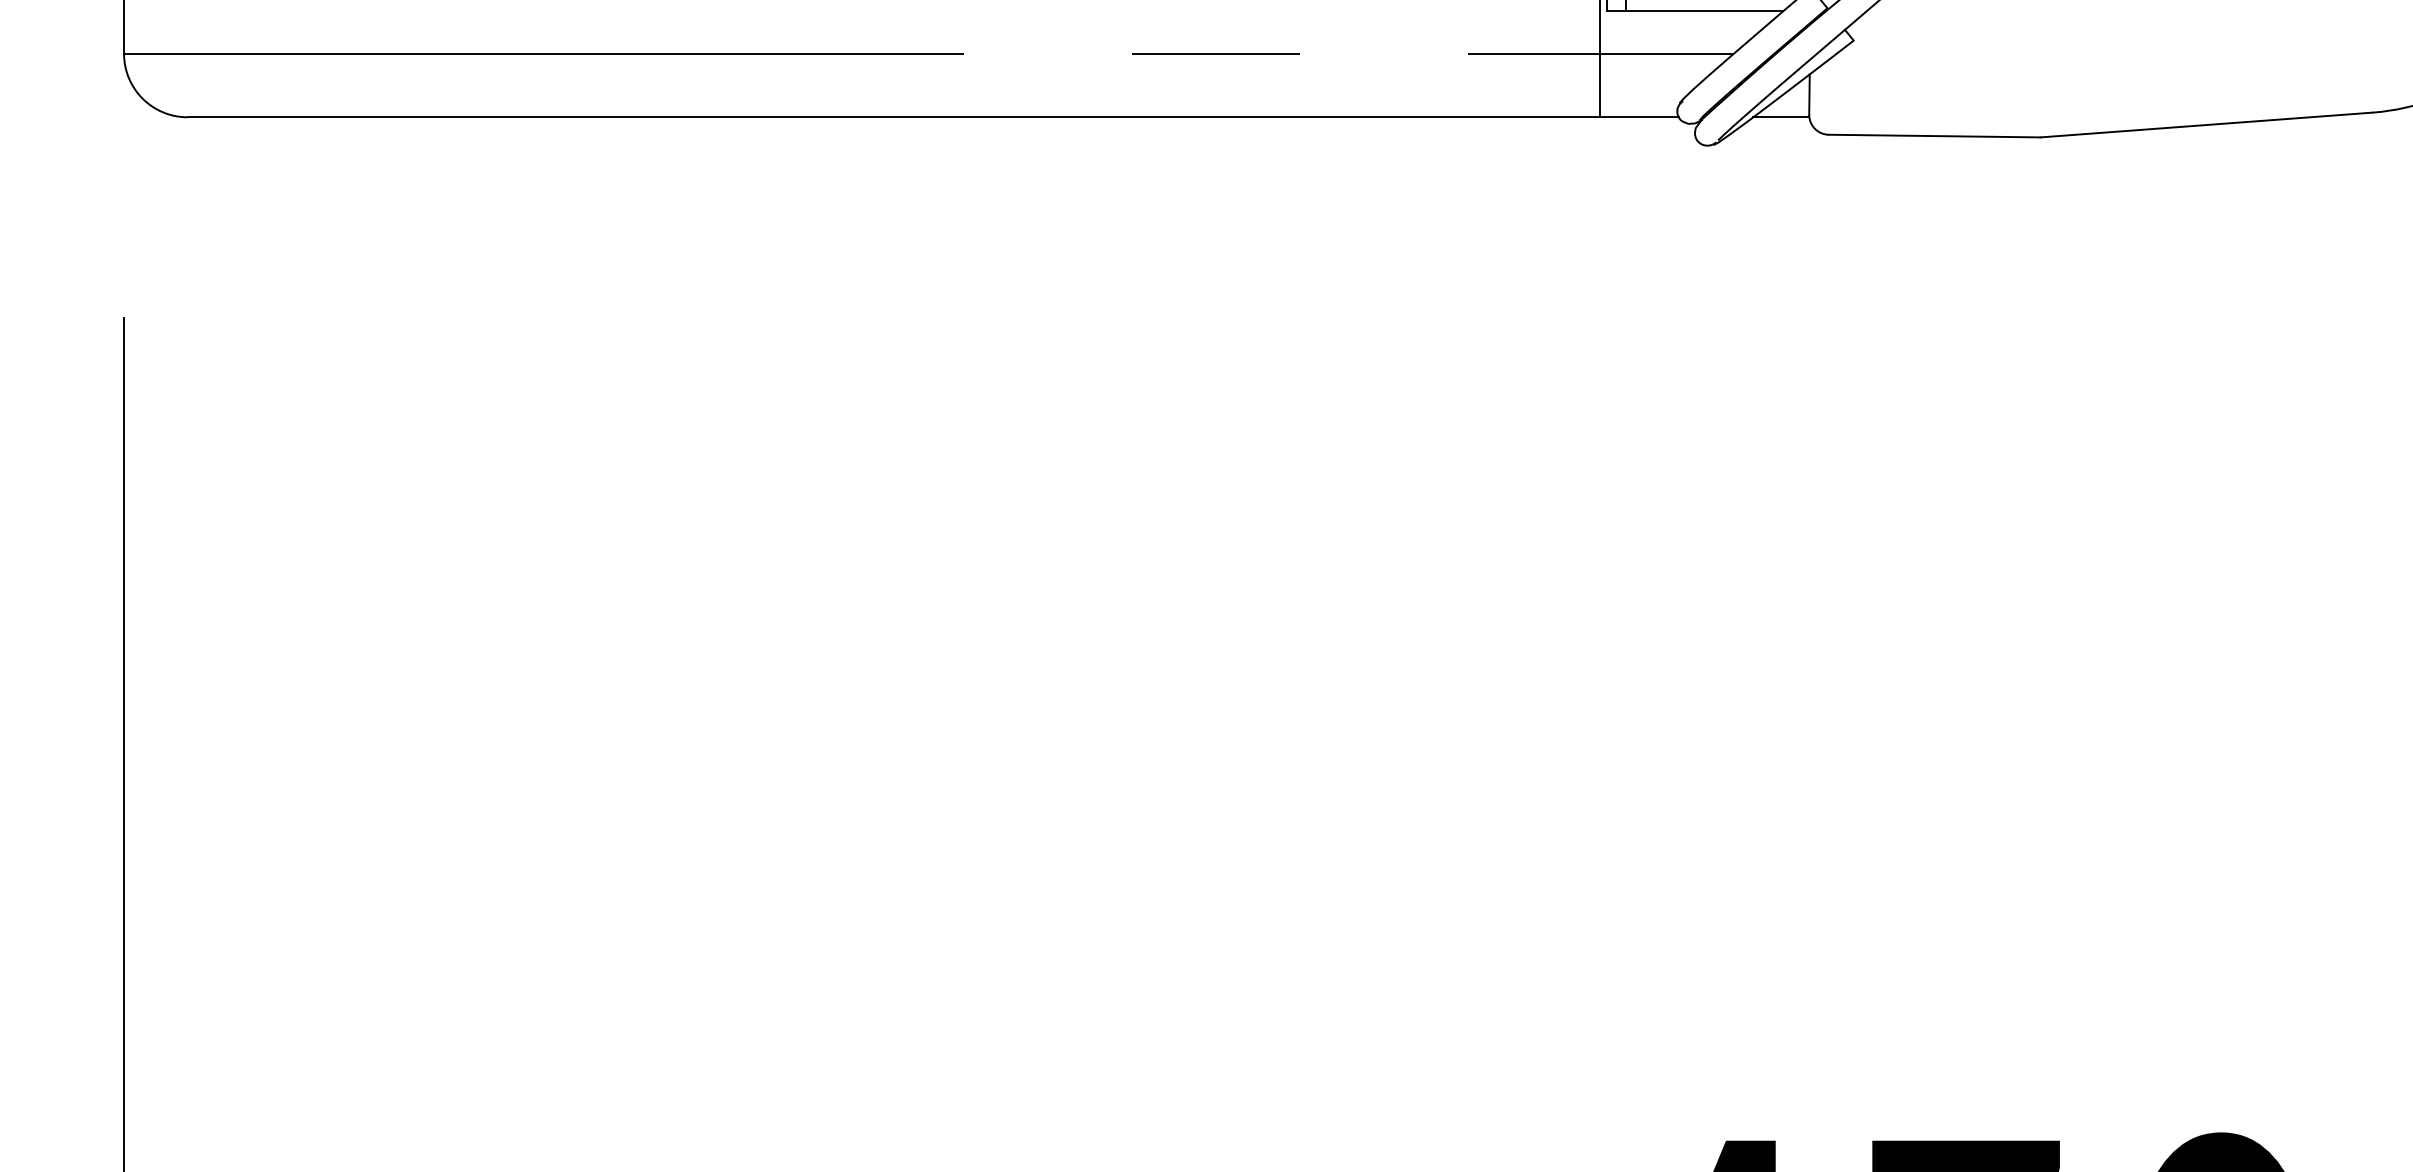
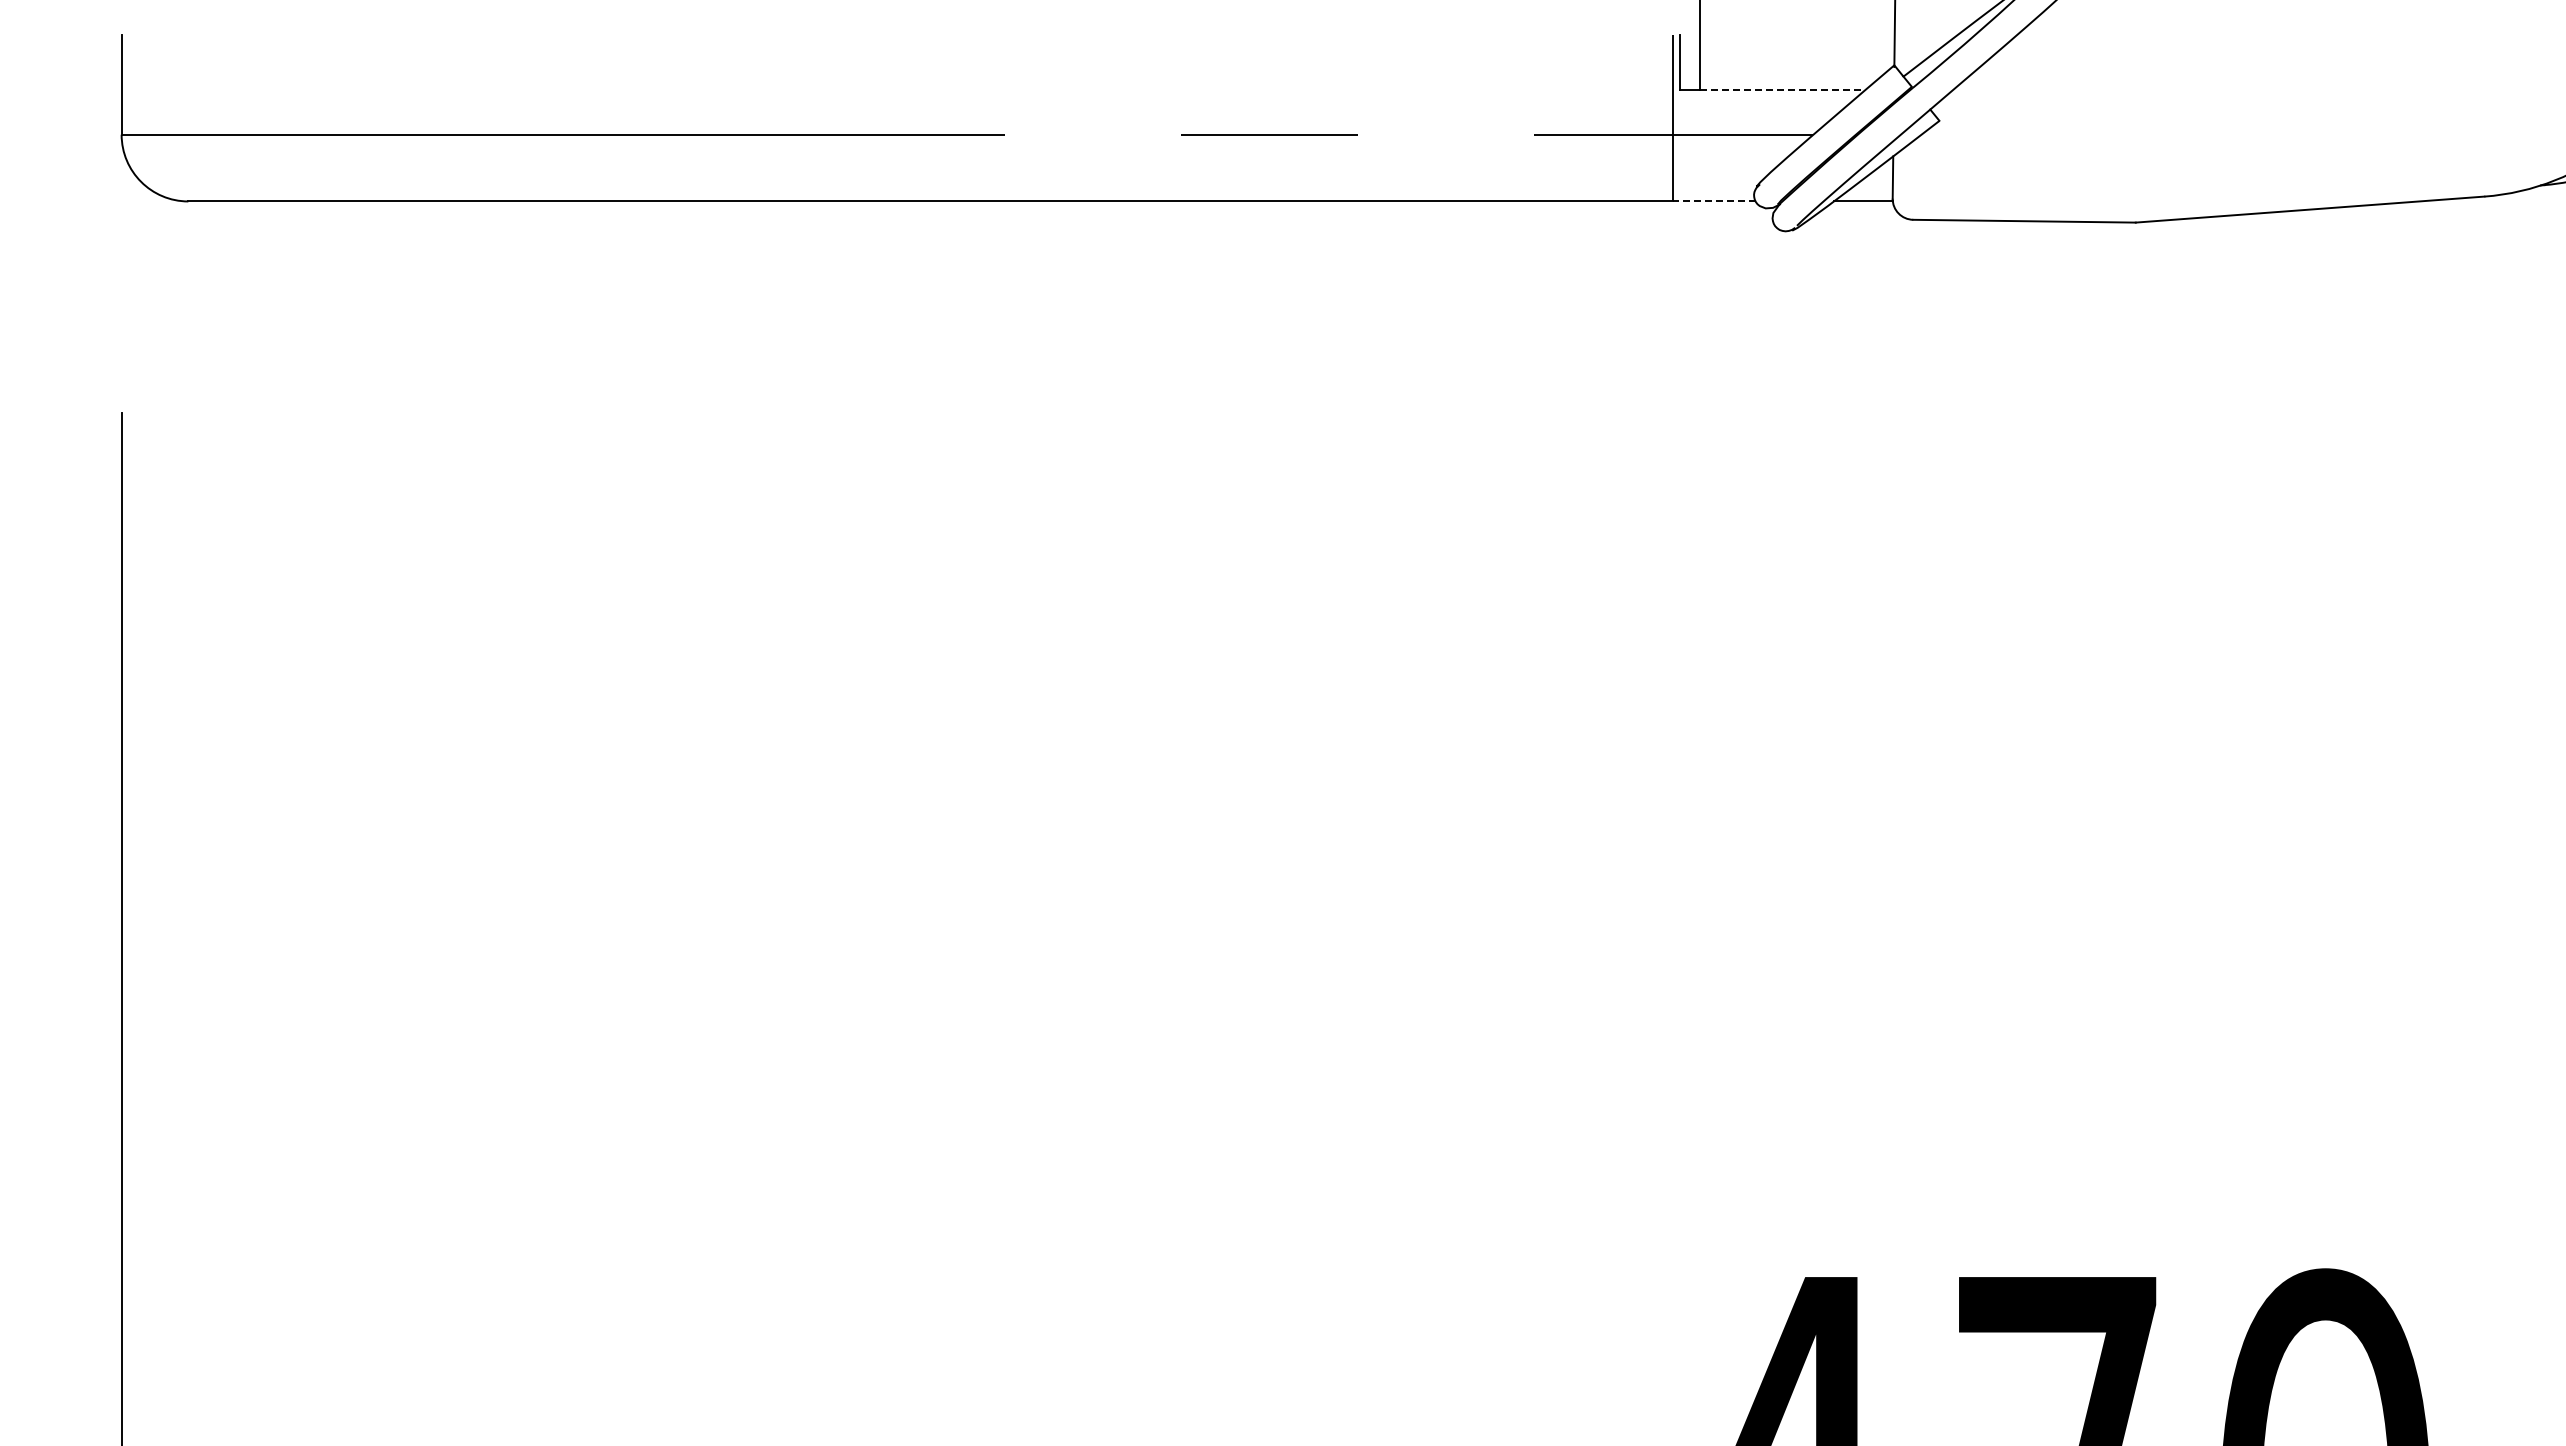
line: (1704, 11) -> (1782, 90), solid -> dashed
line: (1638, 117) -> (1713, 201), solid -> dashed

